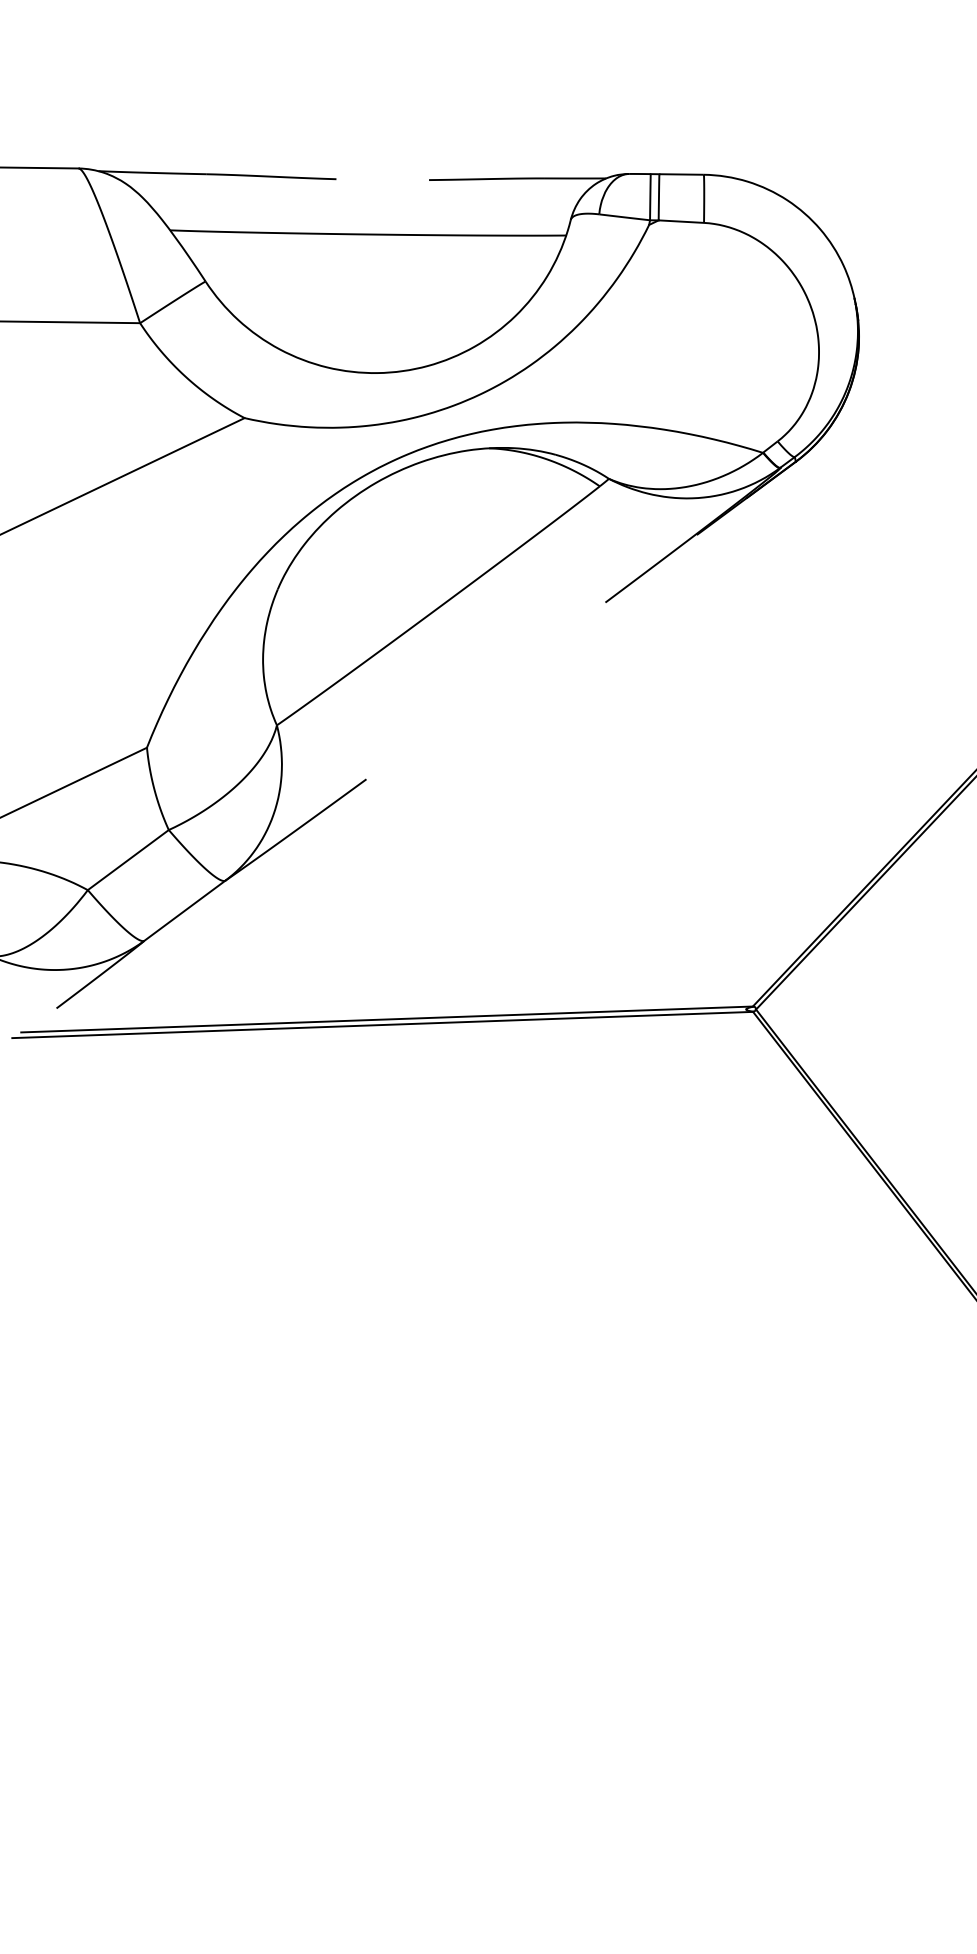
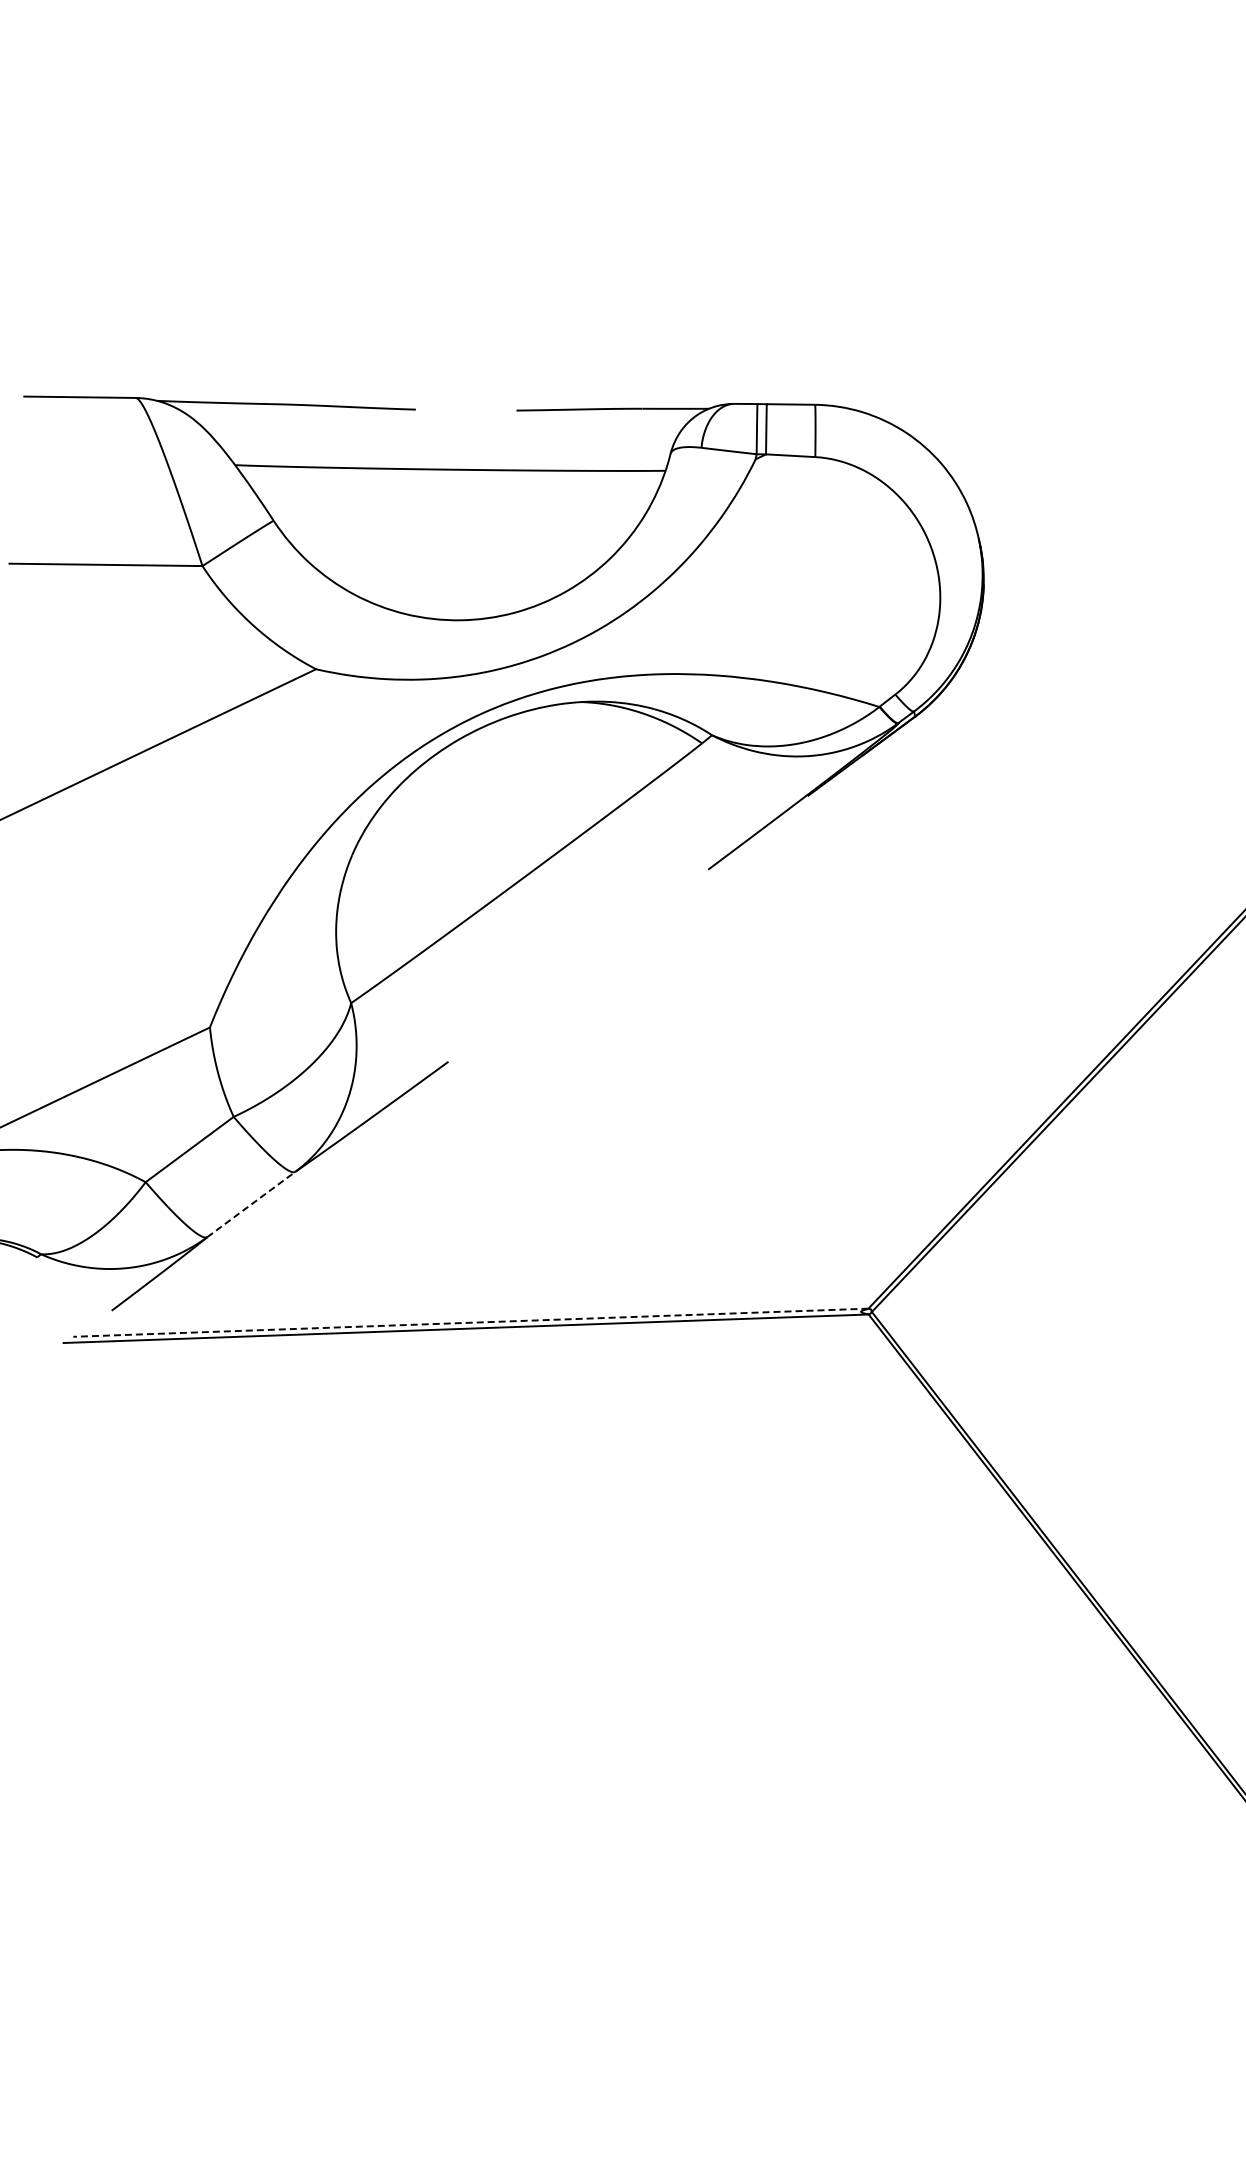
line: (185, 910) -> (251, 1204), solid -> dashed
line: (386, 1019) -> (470, 1322), solid -> dashed

